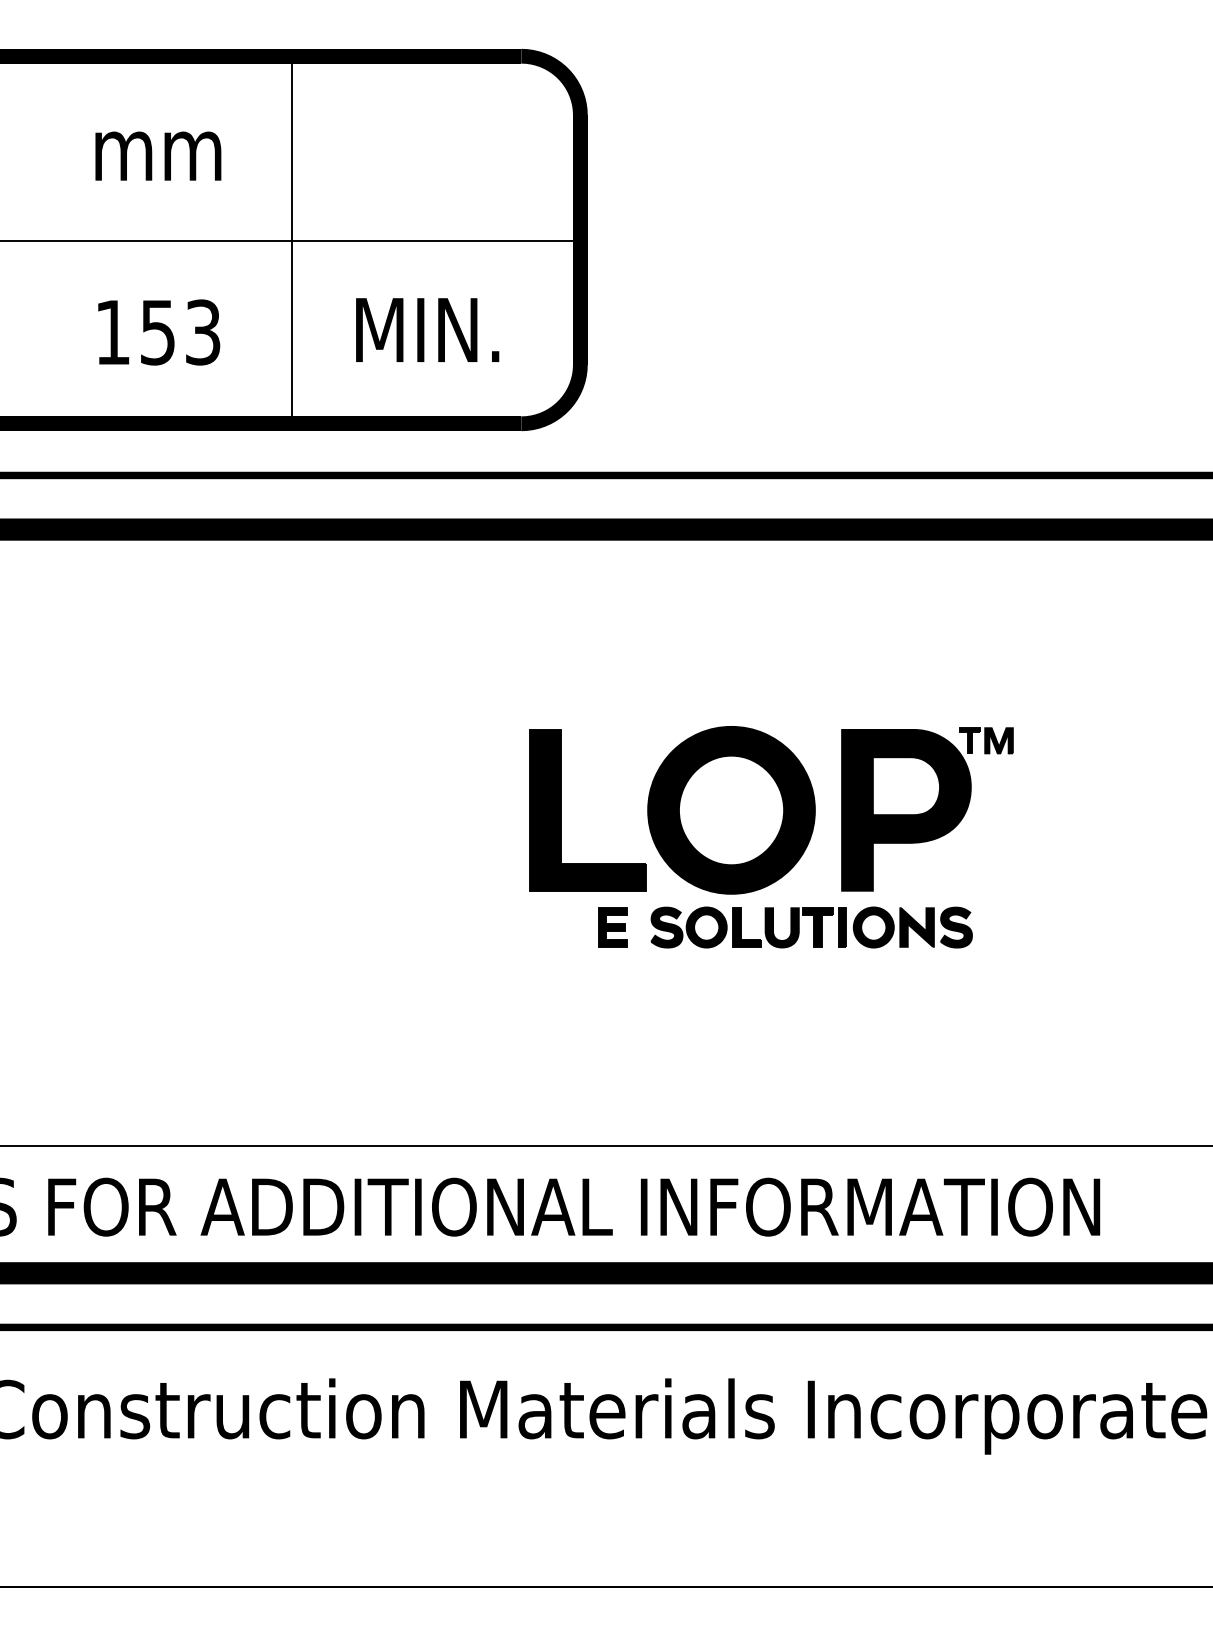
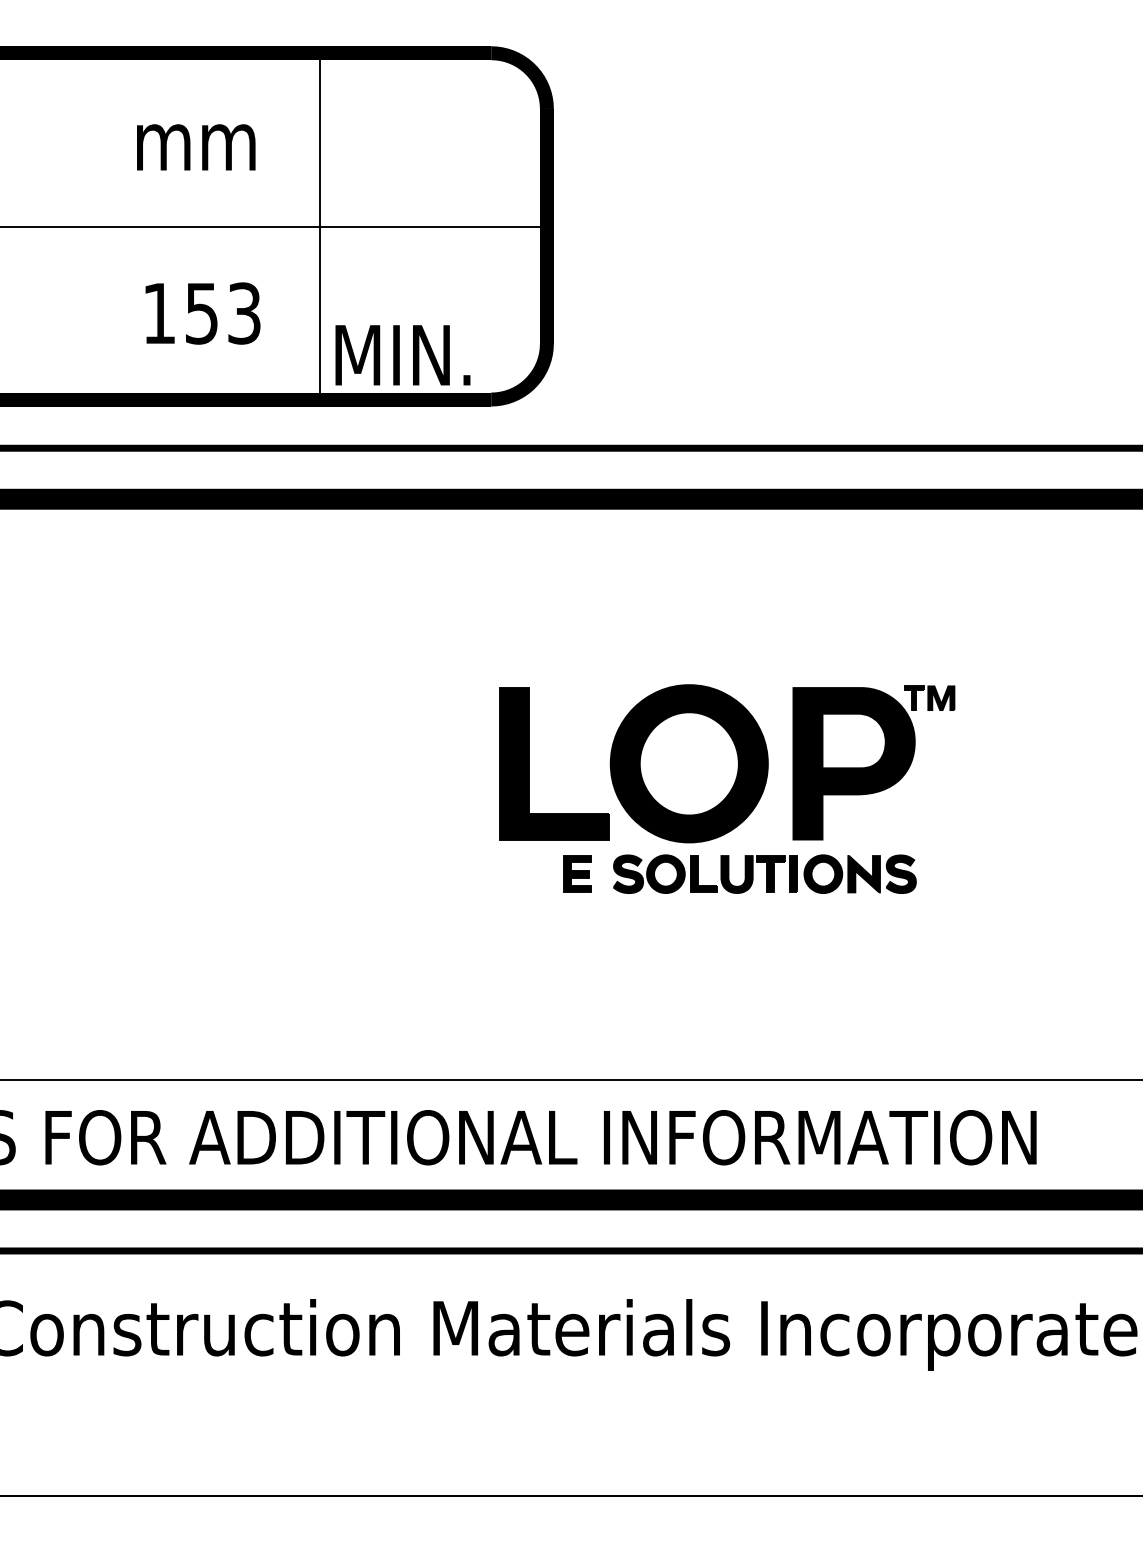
text: (158, 156) -> (196, 147), moved
line: (291, 240) -> (319, 226), moved
text: (427, 330) -> (402, 355), moved
text: (158, 332) -> (202, 313), moved

